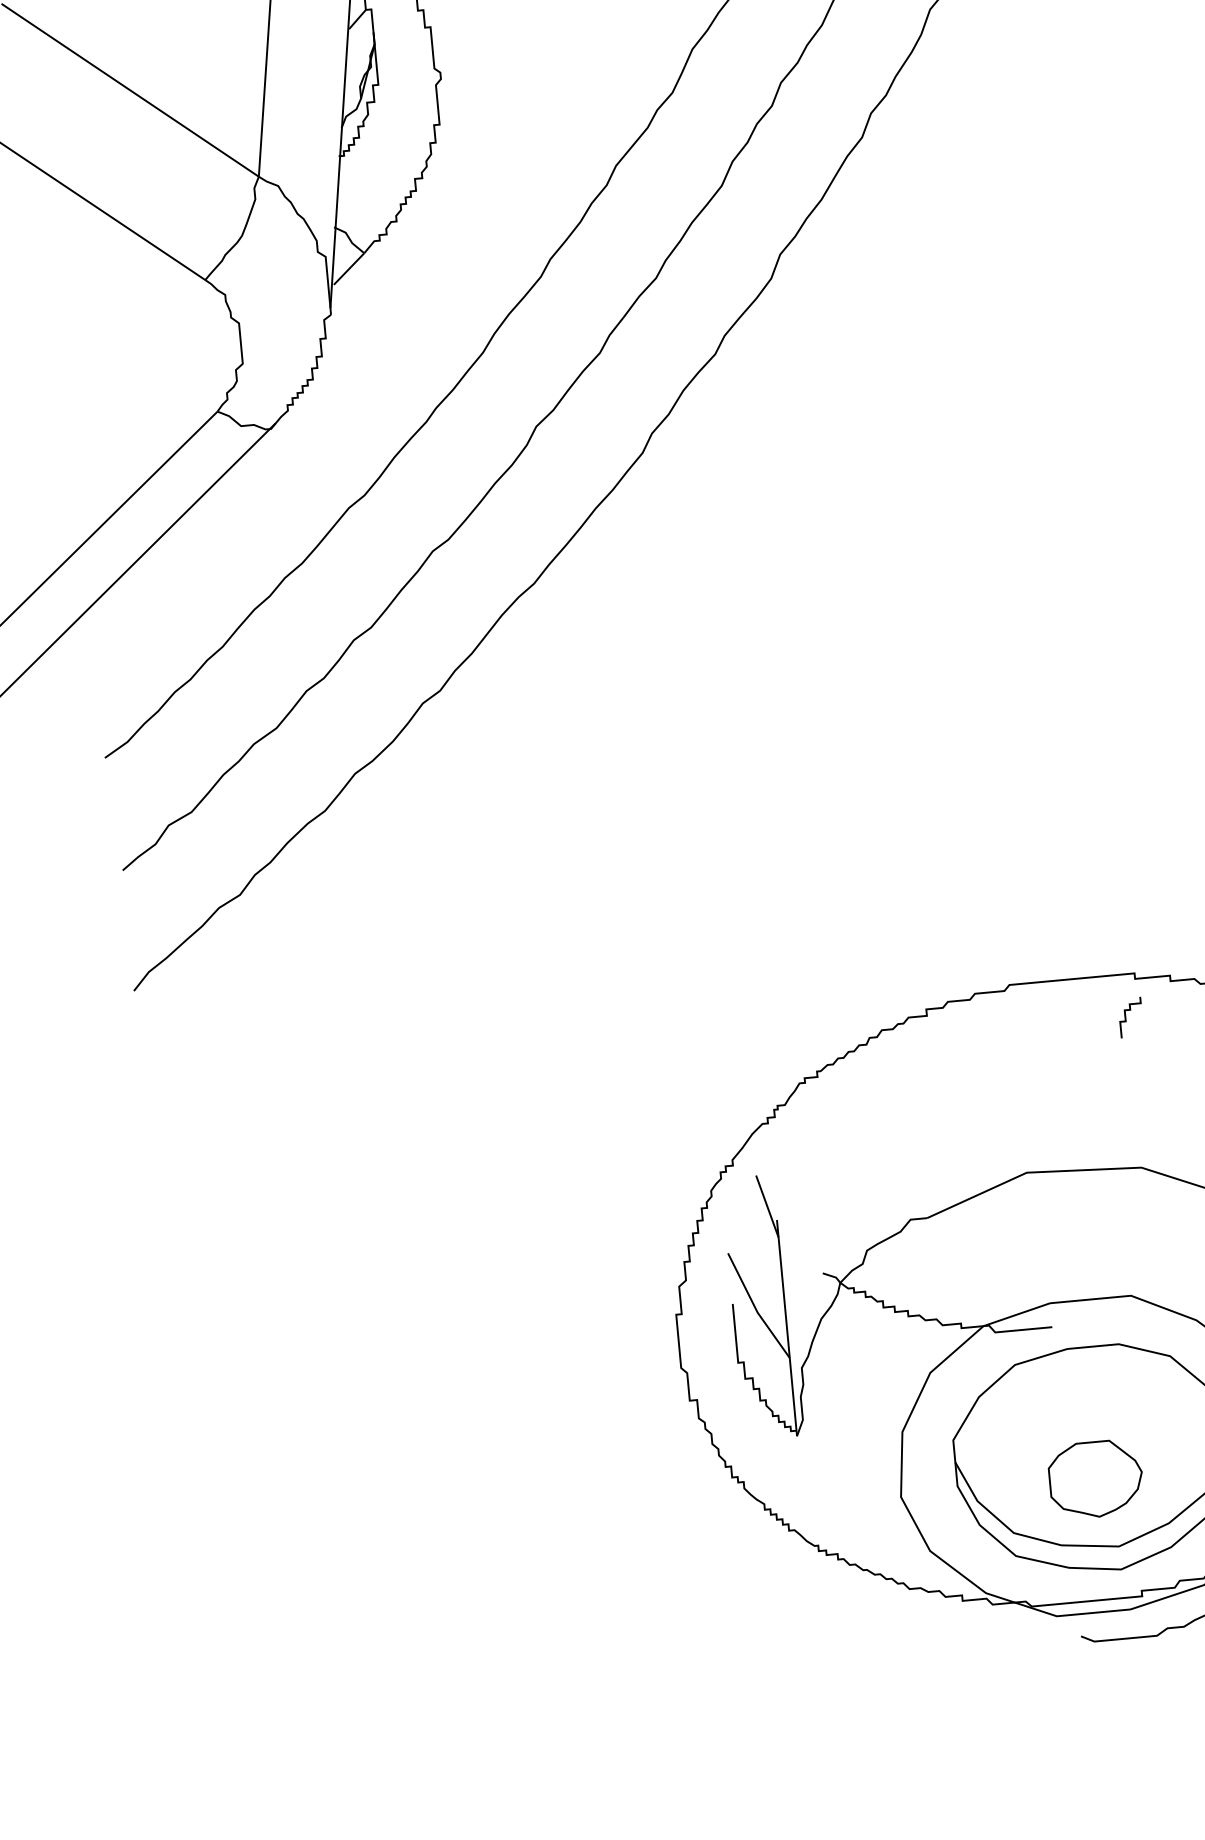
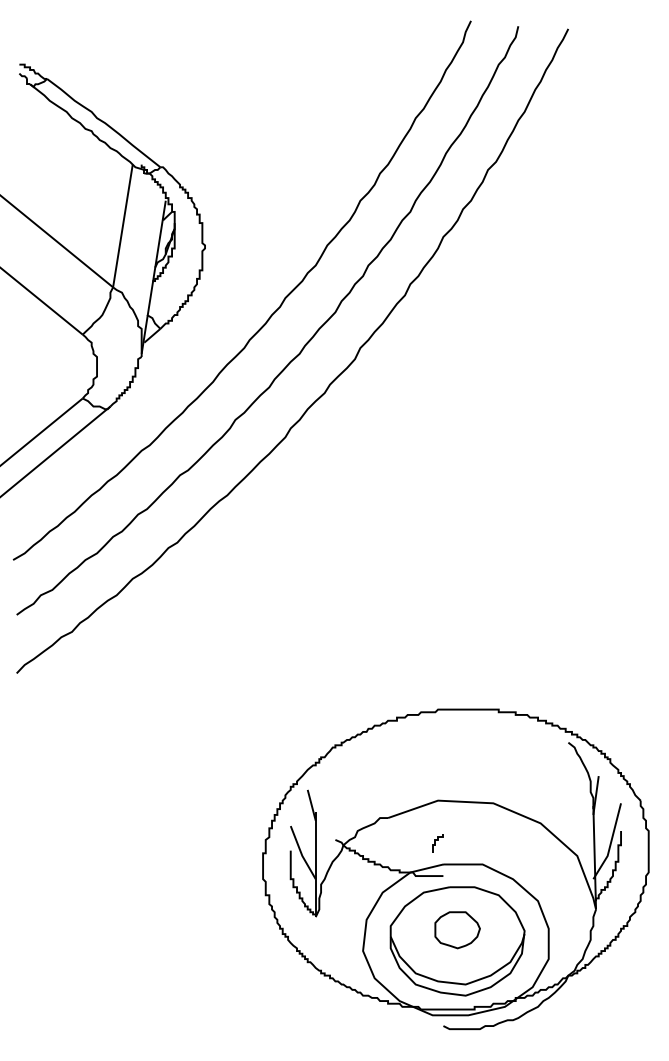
curve: (1125, 1017) -> (435, 843), moved
part: (1095, 1479) -> (457, 930), moved

